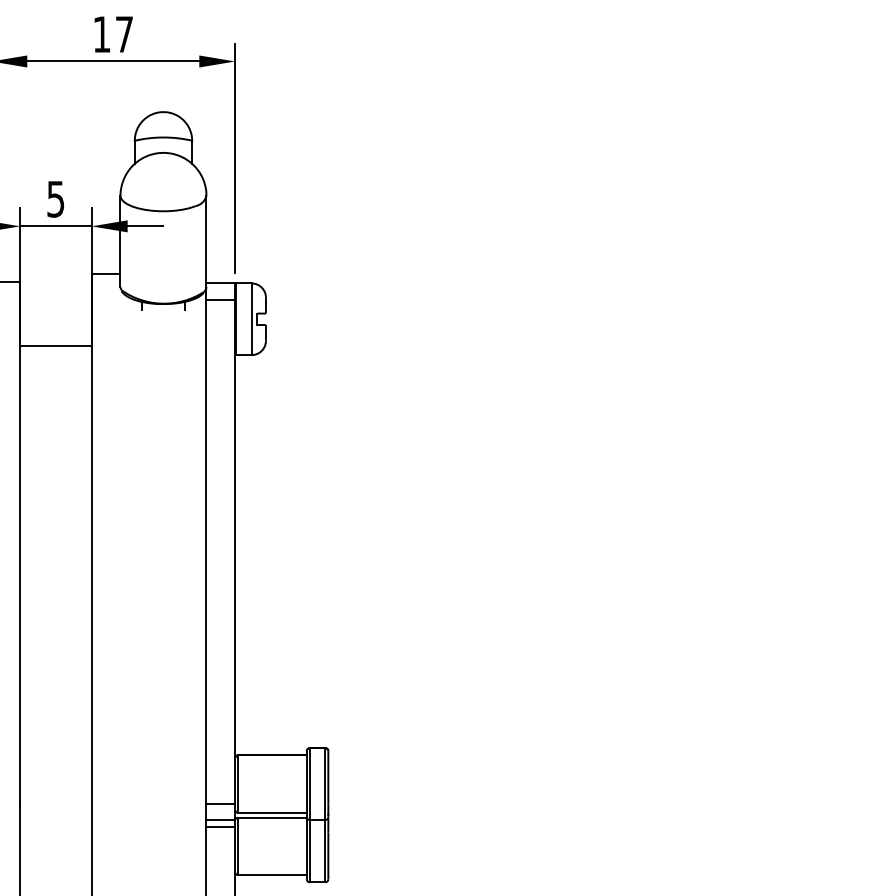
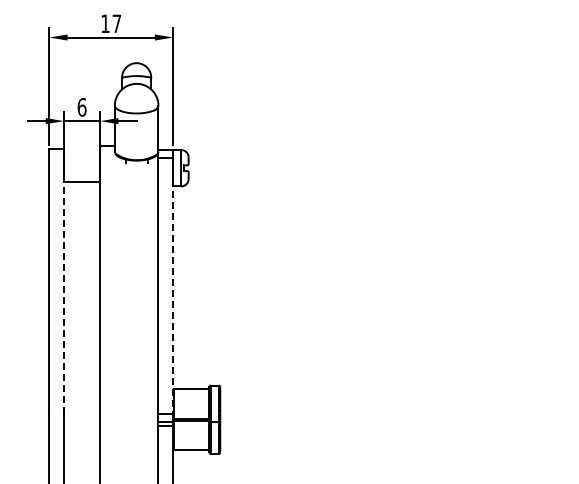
text: (54, 199) -> (81, 107), 5 -> 6
line: (19, 542) -> (63, 281), solid -> dashed
line: (236, 552) -> (173, 286), solid -> dashed

